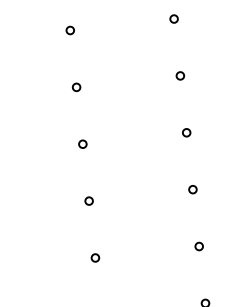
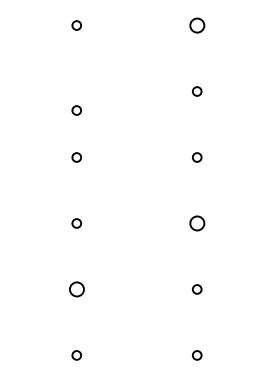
circle: (173, 19) -> (196, 25), size x1.6
circle: (76, 87) -> (76, 110), moved
circle: (192, 189) -> (196, 223), size x1.6
circle: (95, 258) -> (76, 289), size x1.6

